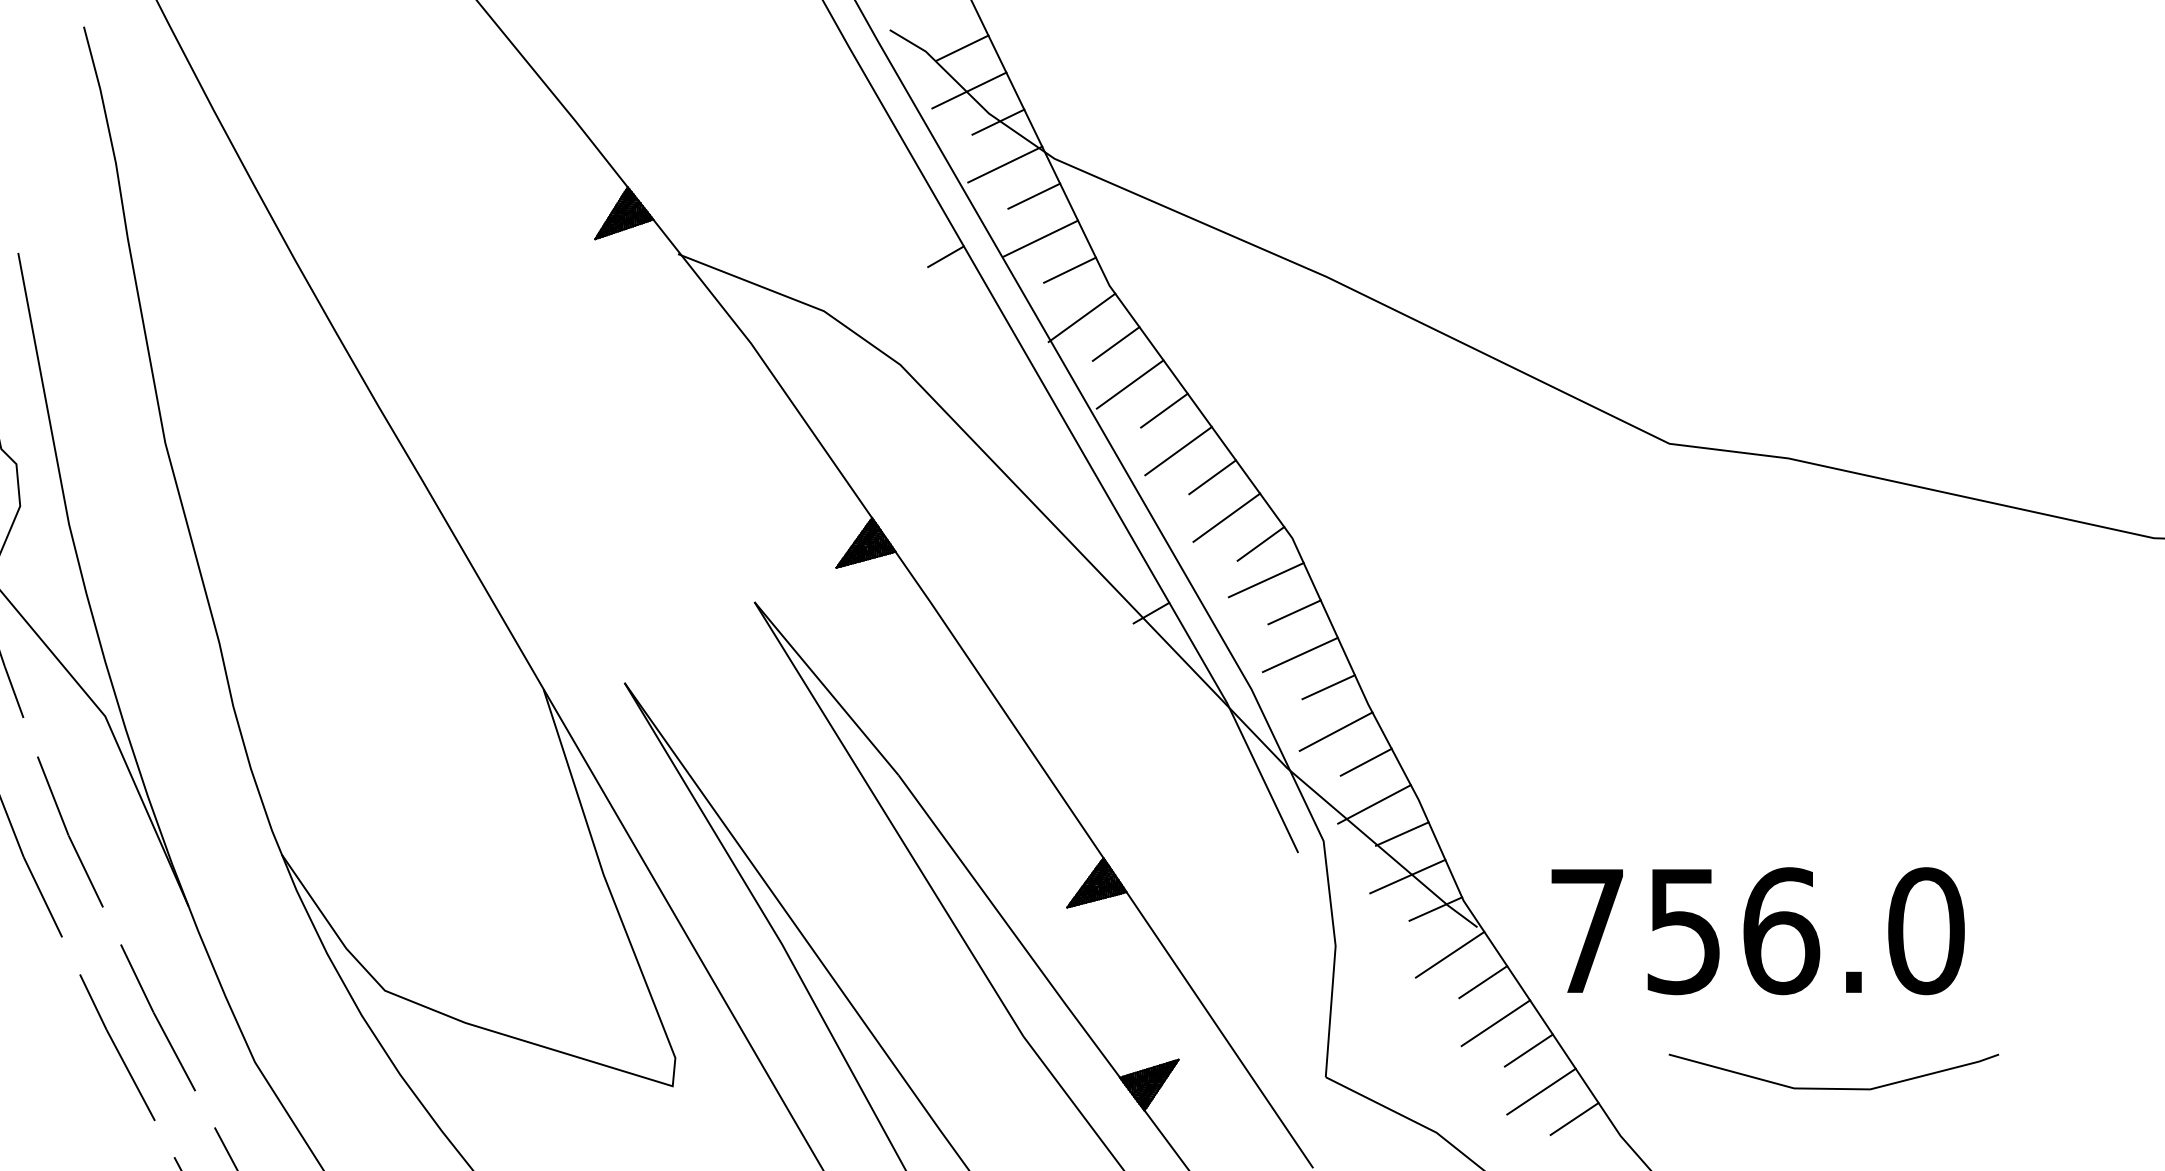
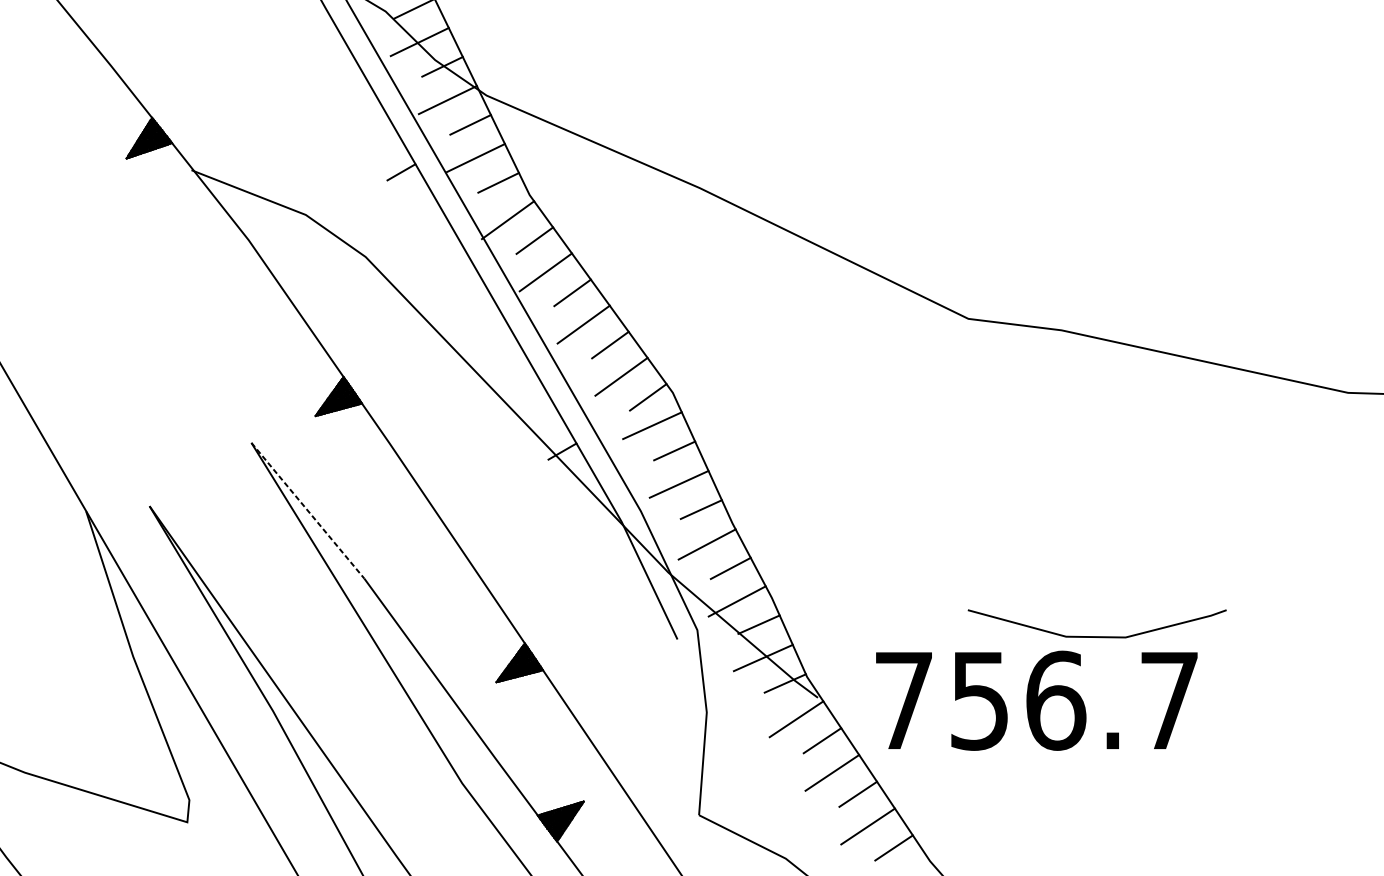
line: (826, 688) -> (307, 510), solid -> dashed
text: (1926, 931) -> (1169, 701), 756.0 -> 756.7
line: (1833, 1088) -> (1096, 636), moved

